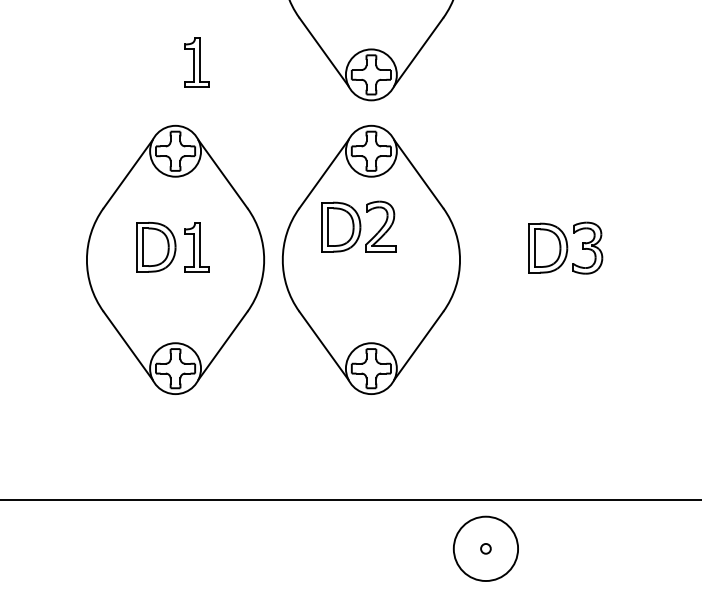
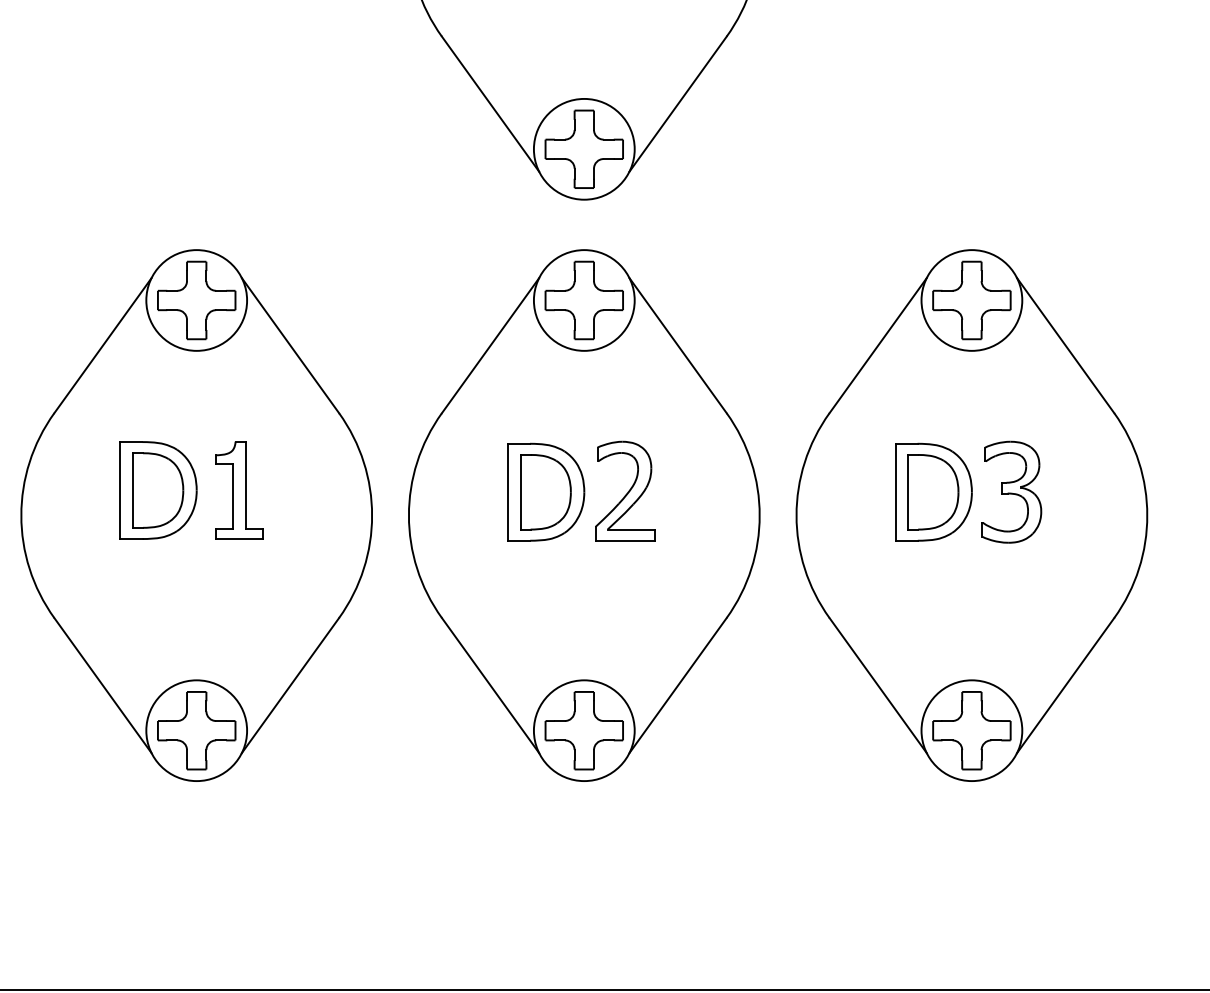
part: (196, 62) -> (238, 124), removed
part: (358, 226) -> (580, 490), moved
part: (566, 259) -> (970, 514), added

